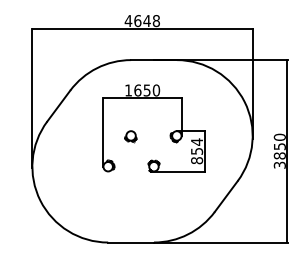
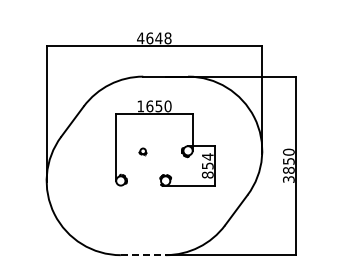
part: (130, 136) -> (142, 151), size x0.6
line: (131, 242) -> (143, 255), solid -> dashed

